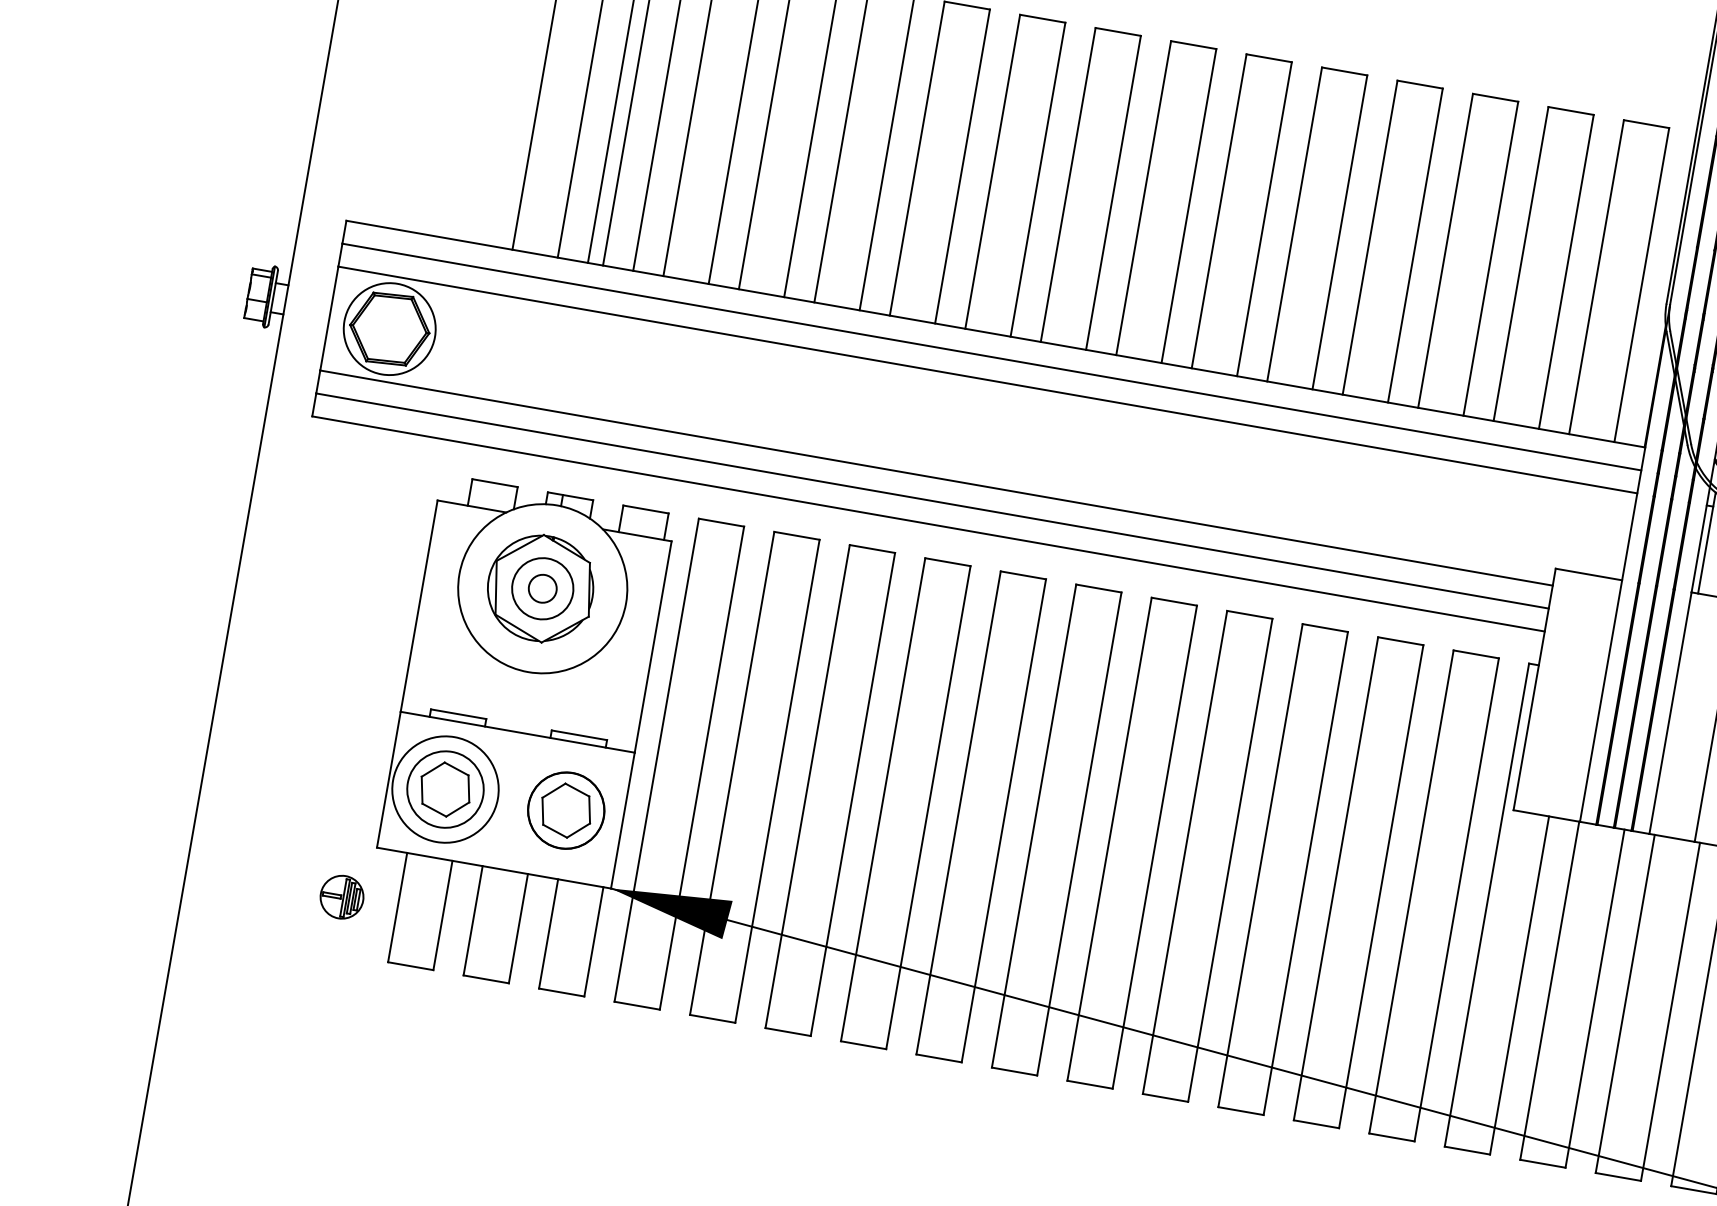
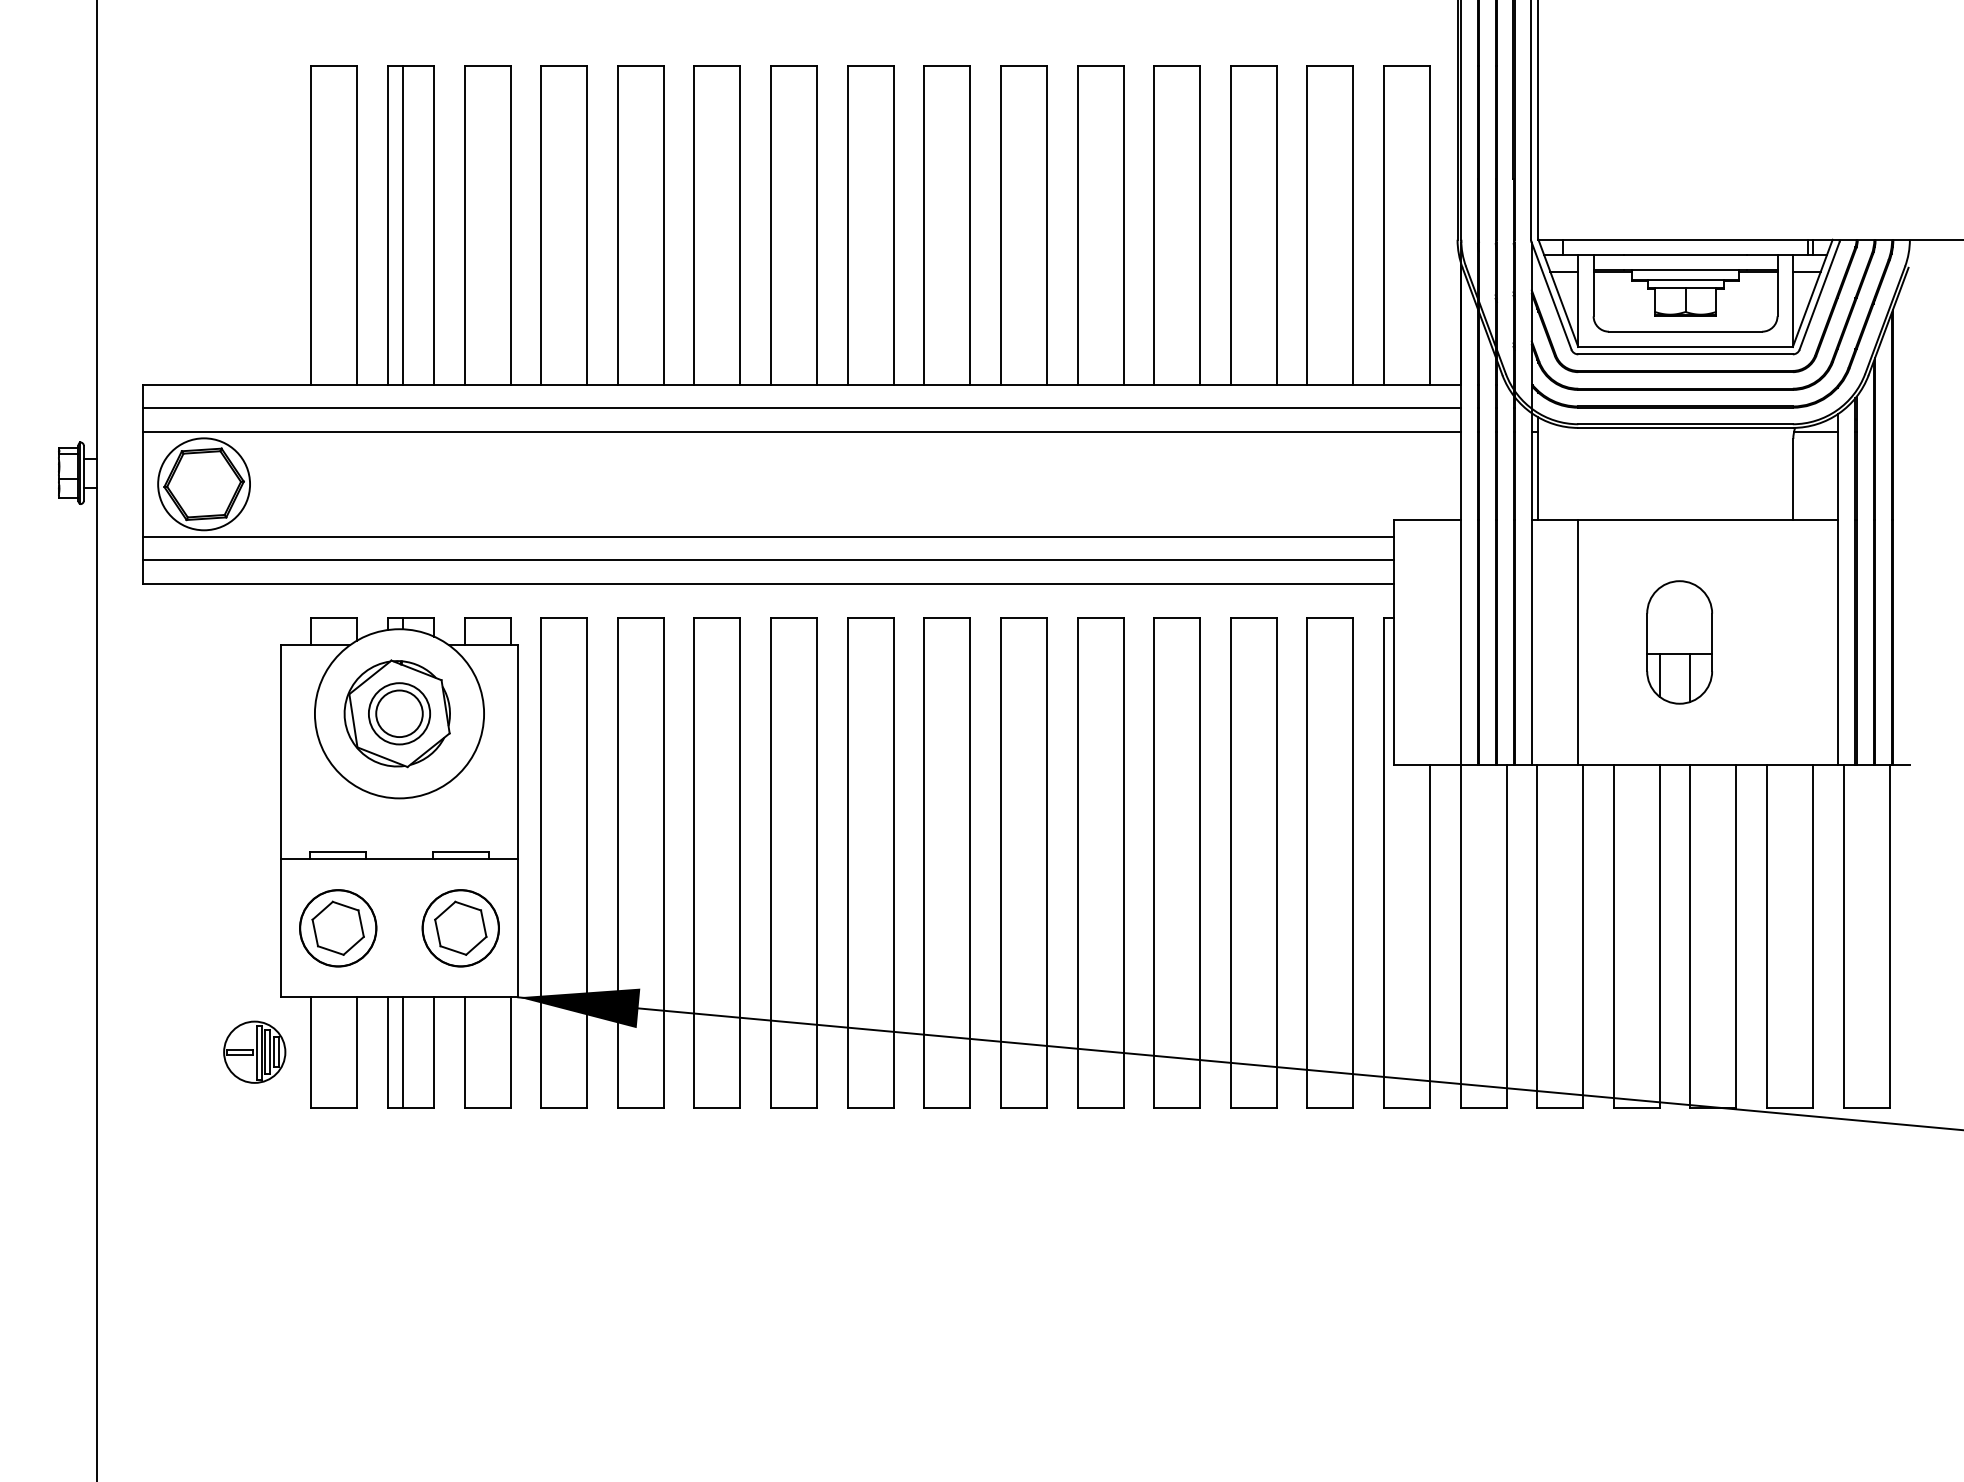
circle: (542, 588) -> (399, 713), size x1.67
circle: (445, 789) -> (338, 928), size x0.71
part: (341, 896) -> (254, 1051), size x1.43
line: (488, 923) -> (403, 1052), added

